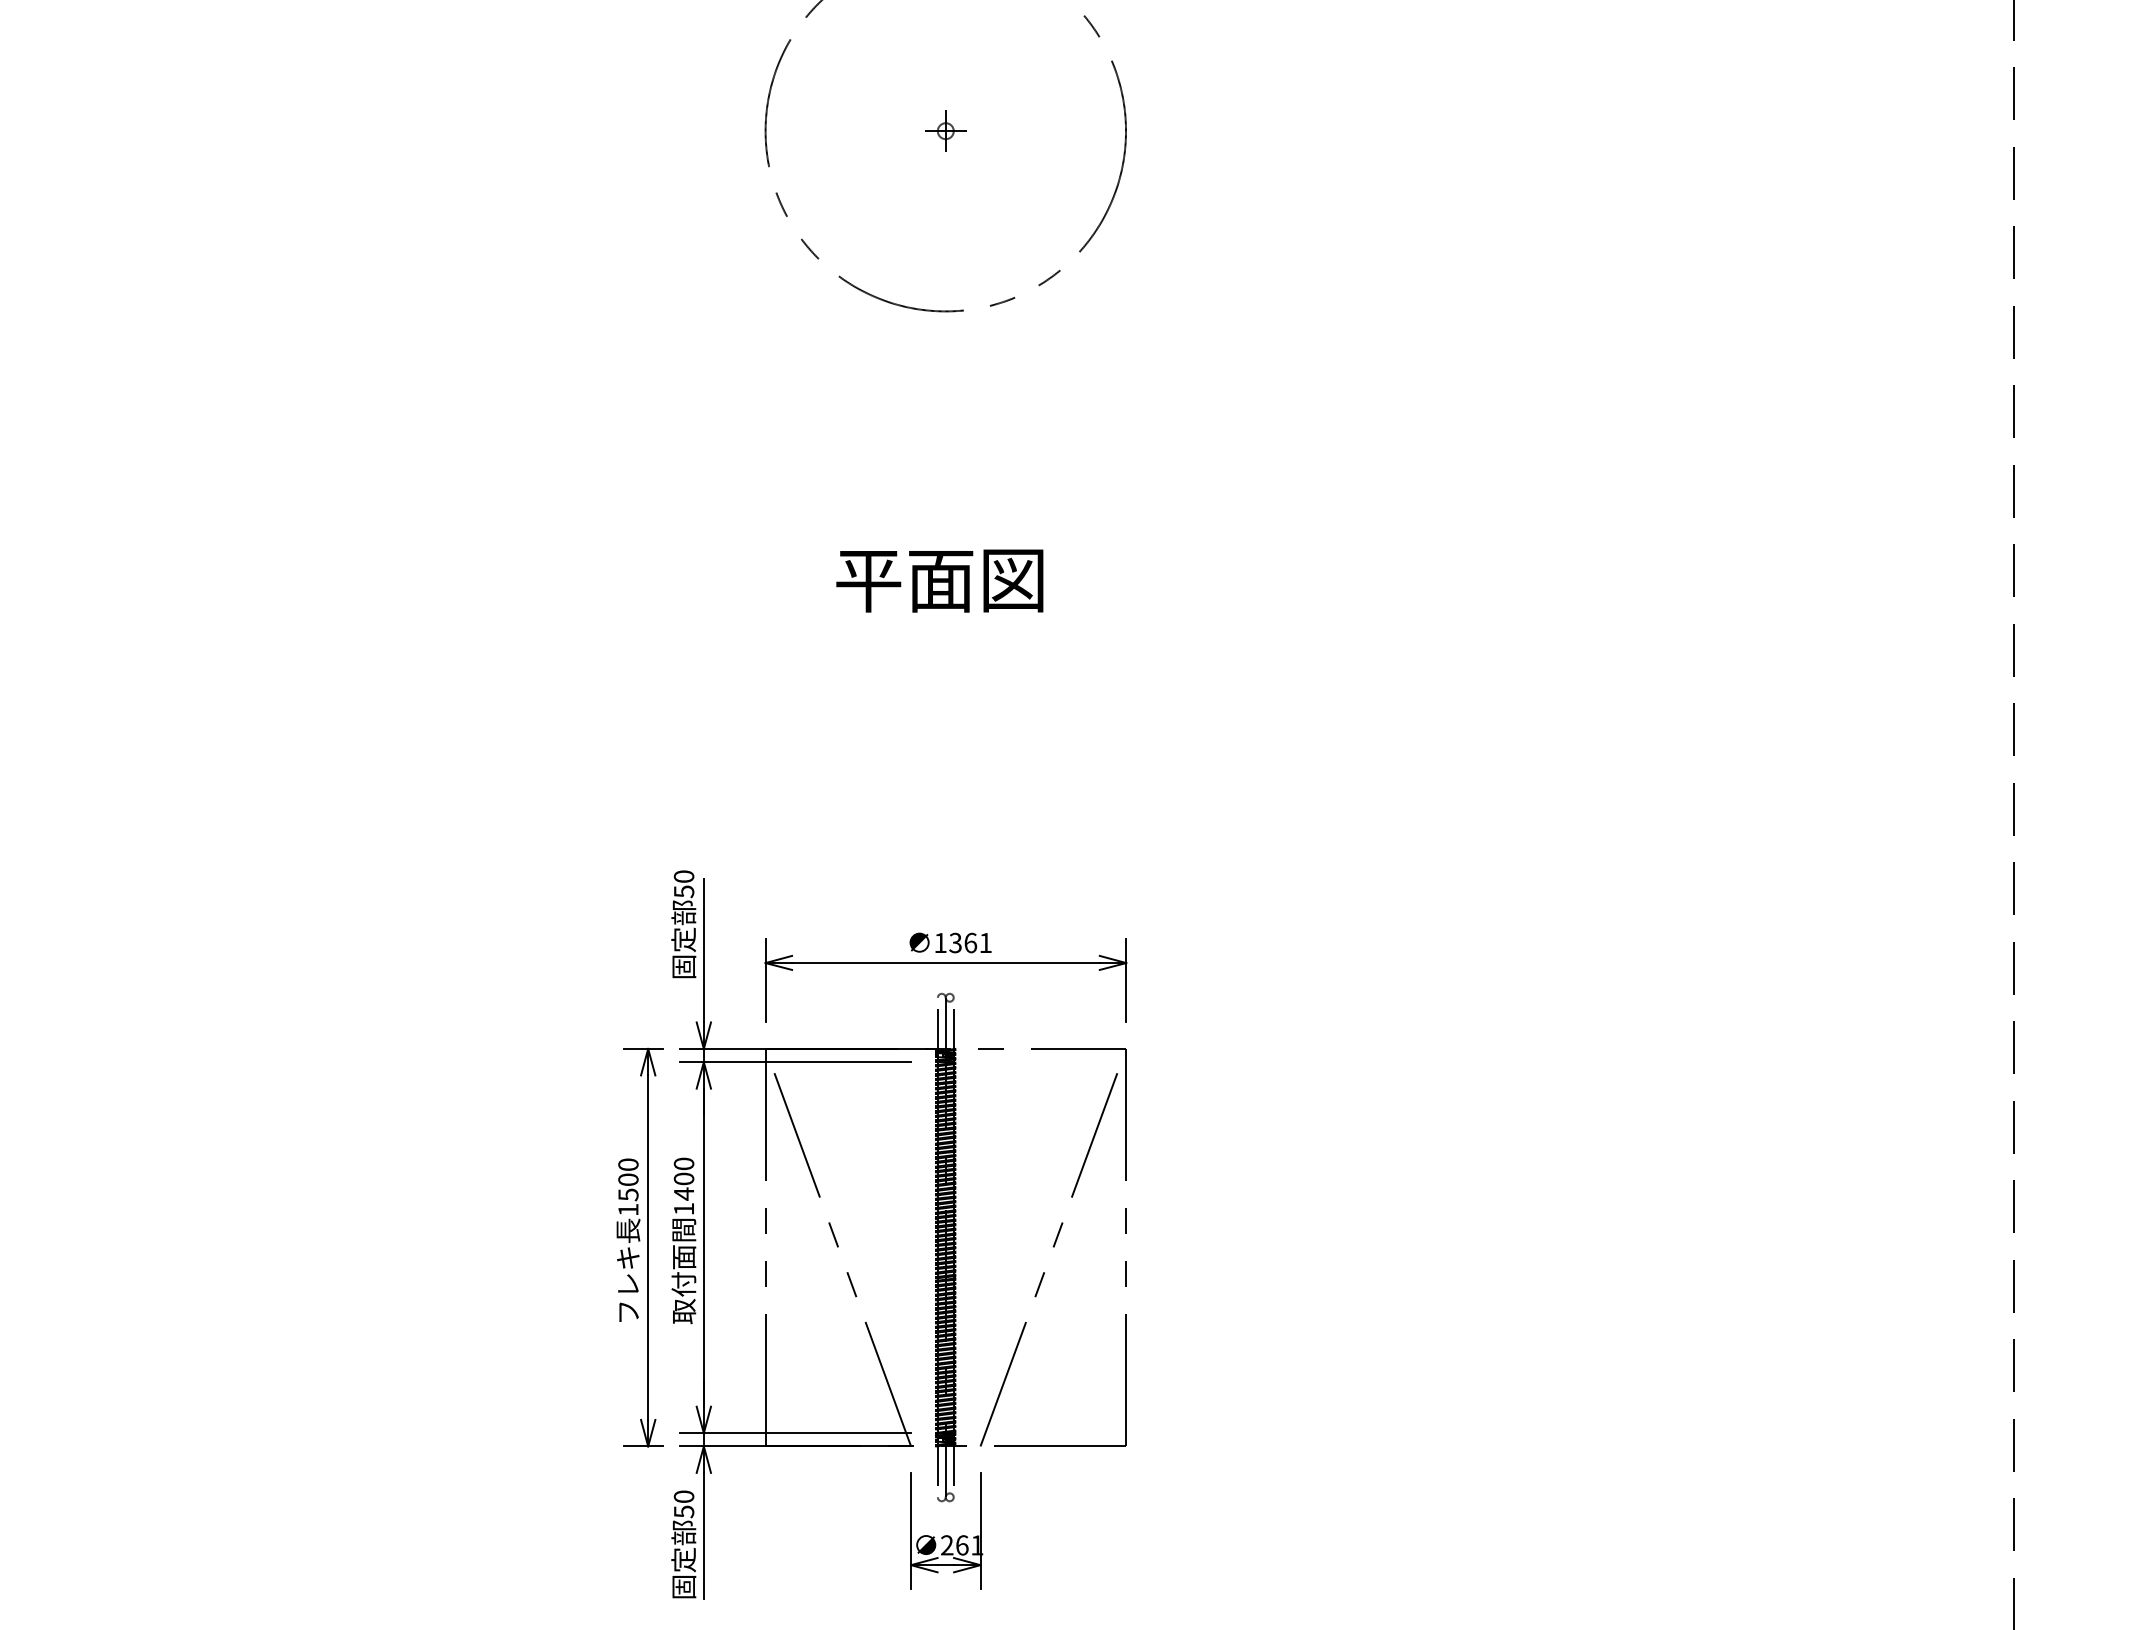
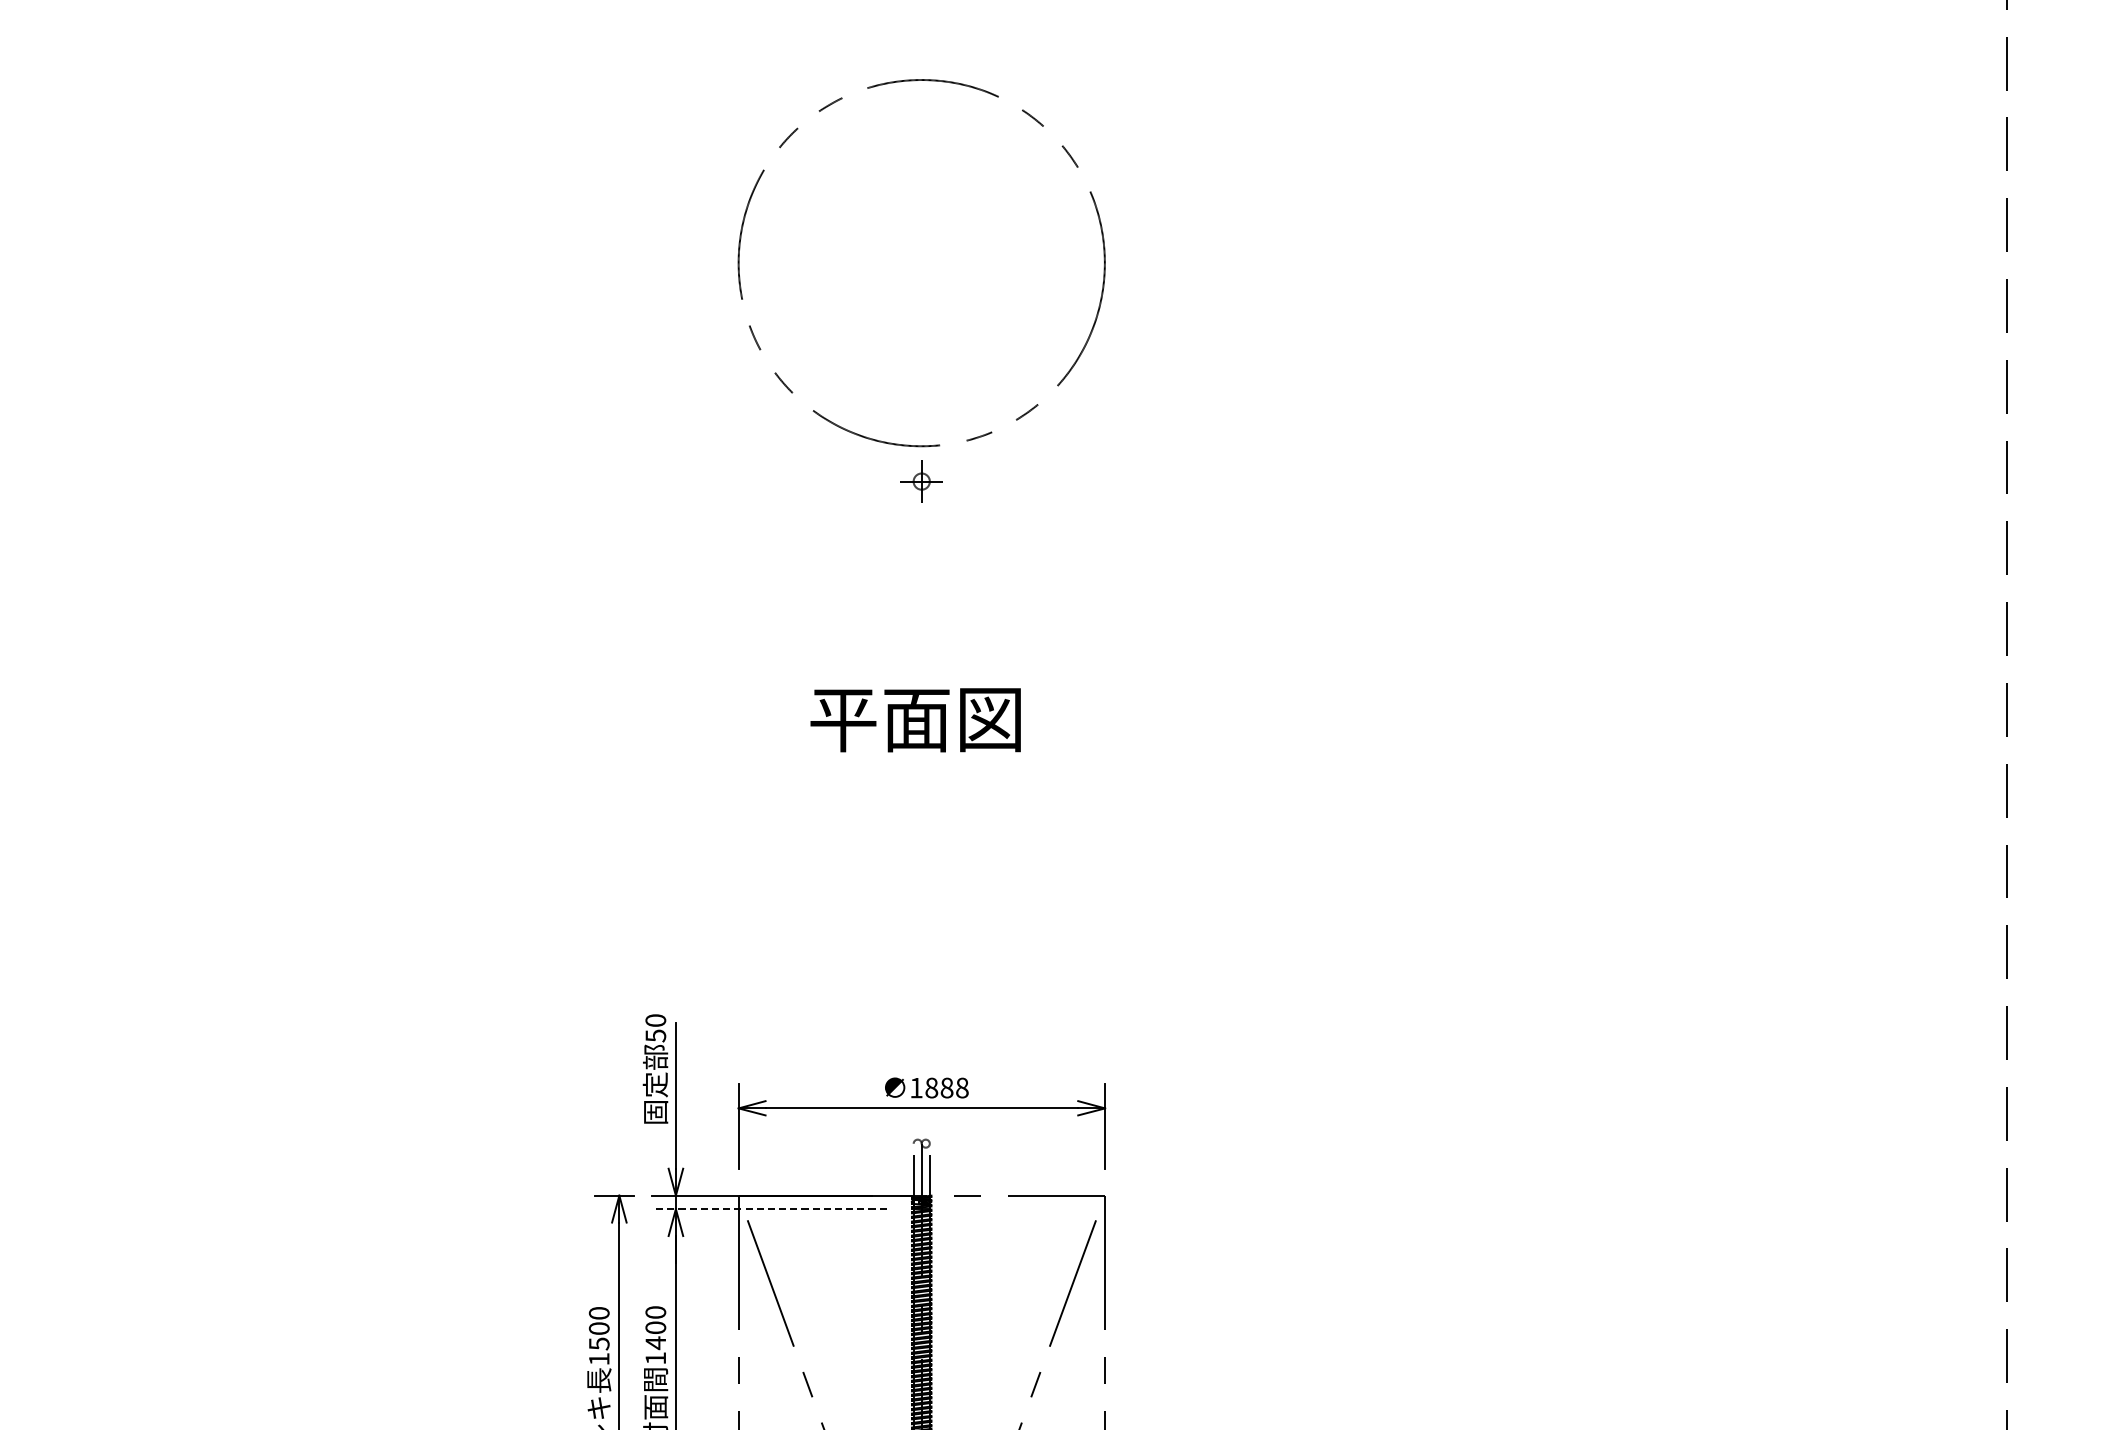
part: (945, 130) -> (921, 480), moved
text: (970, 942) -> (946, 1087), 1361 -> 1888
line: (795, 1062) -> (769, 1209), solid -> dashed

